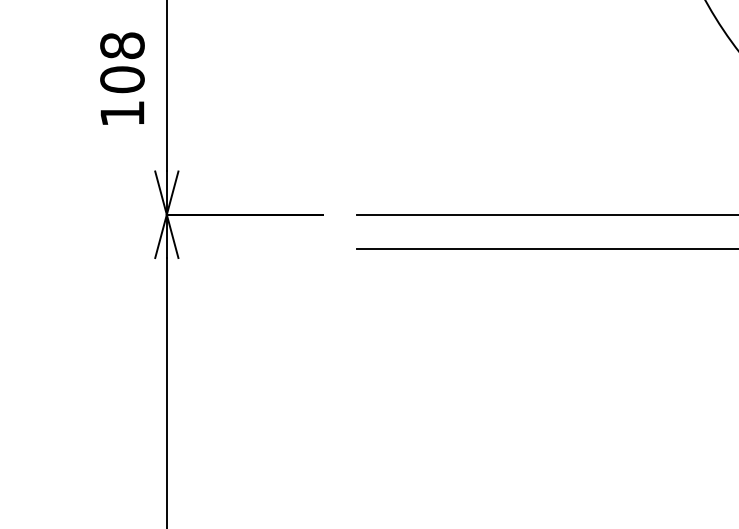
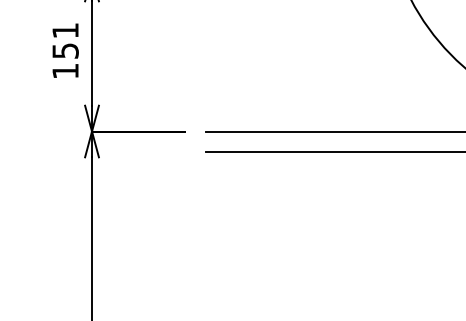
text: (122, 62) -> (65, 40), 108 -> 151

